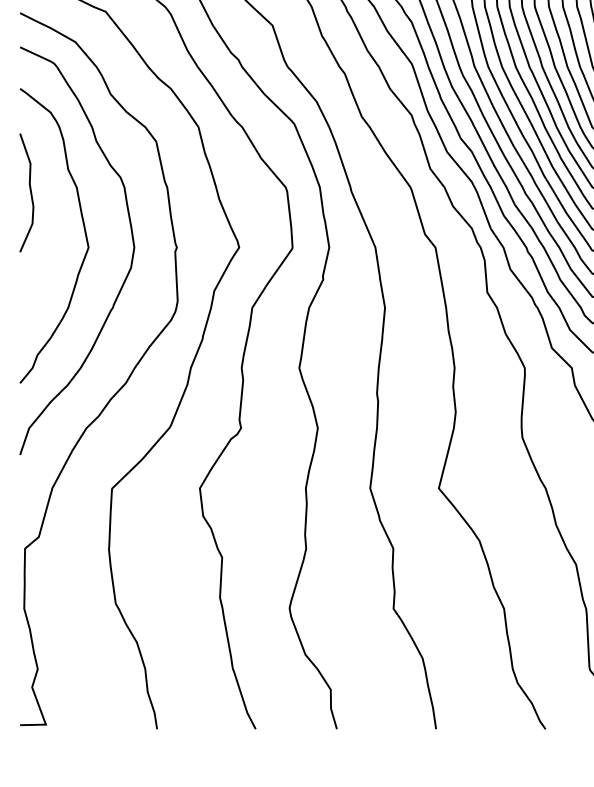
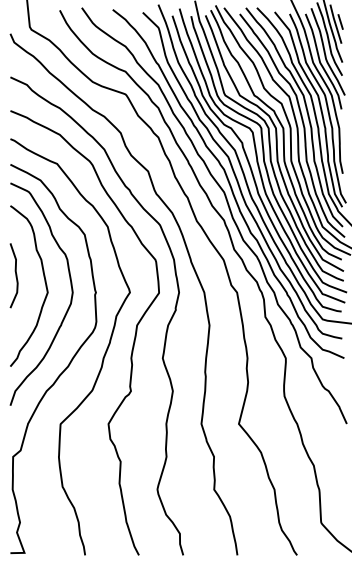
curve: (29, 192) -> (15, 275), moved

